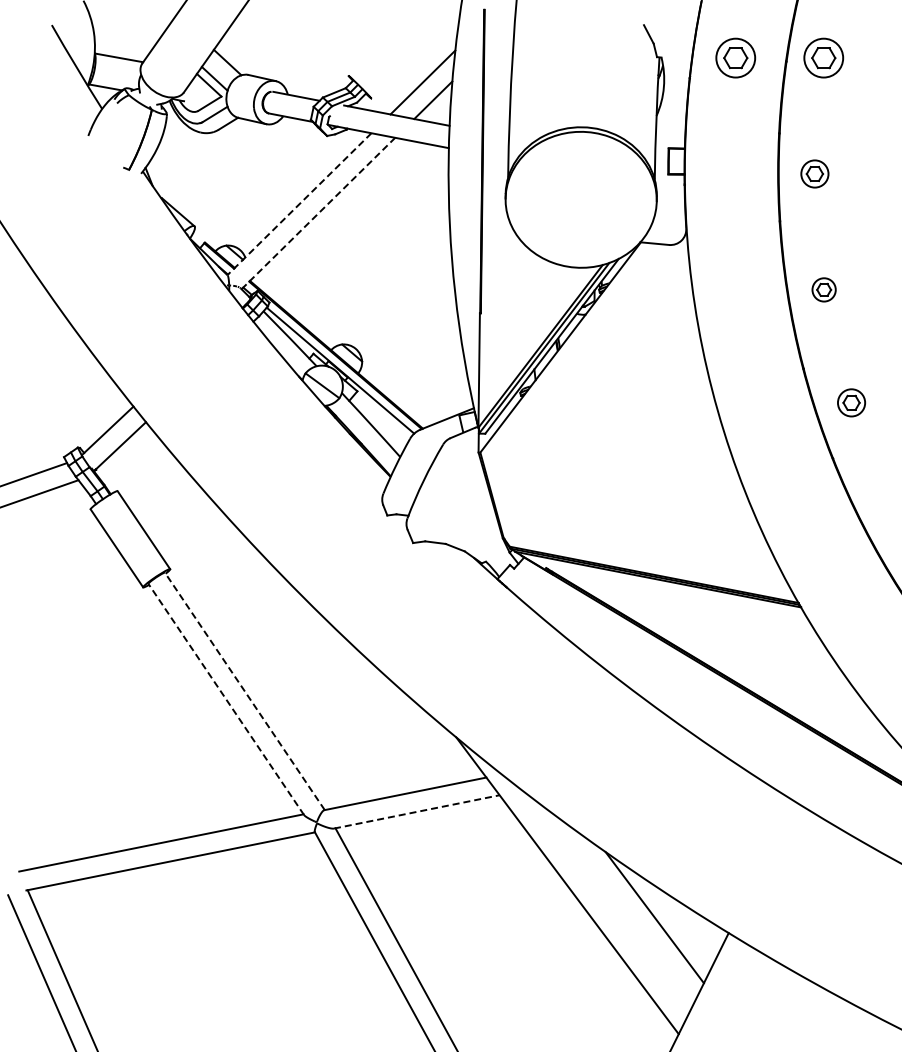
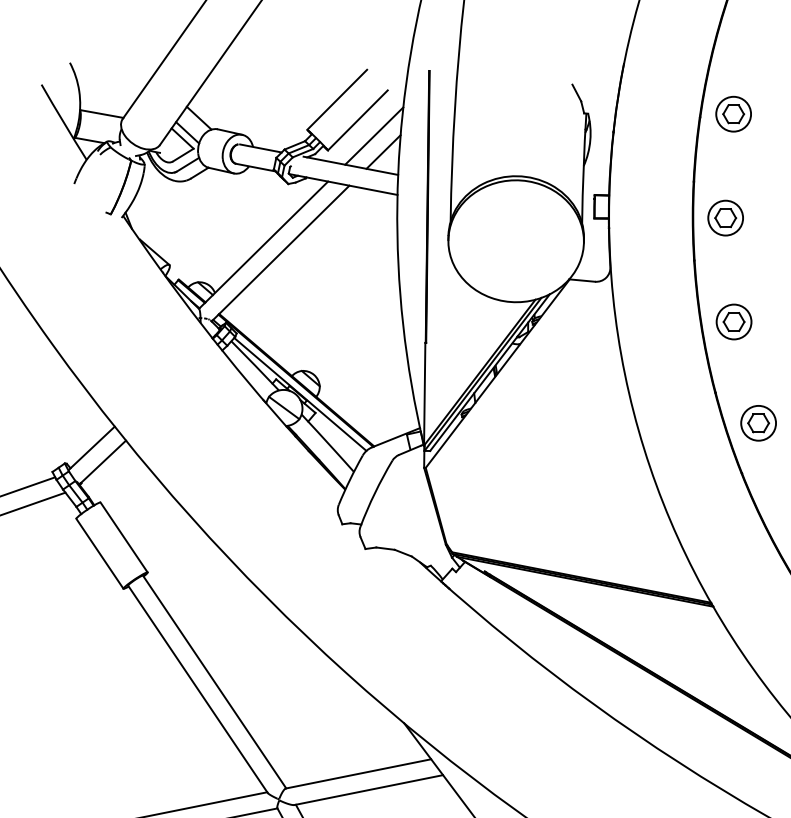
line: (381, 41) -> (337, 99), added
part: (735, 57) -> (654, 113), removed
line: (404, 64) -> (357, 119), added
part: (814, 173) -> (725, 217), size x1.43
line: (299, 204) -> (263, 245), dashed -> solid
line: (318, 213) -> (280, 253), dashed -> solid
part: (823, 289) -> (733, 321), size x1.67
part: (851, 402) -> (758, 422), size x1.43
line: (244, 690) -> (214, 681), dashed -> solid
line: (225, 699) -> (197, 689), dashed -> solid
line: (417, 811) -> (369, 789), dashed -> solid

